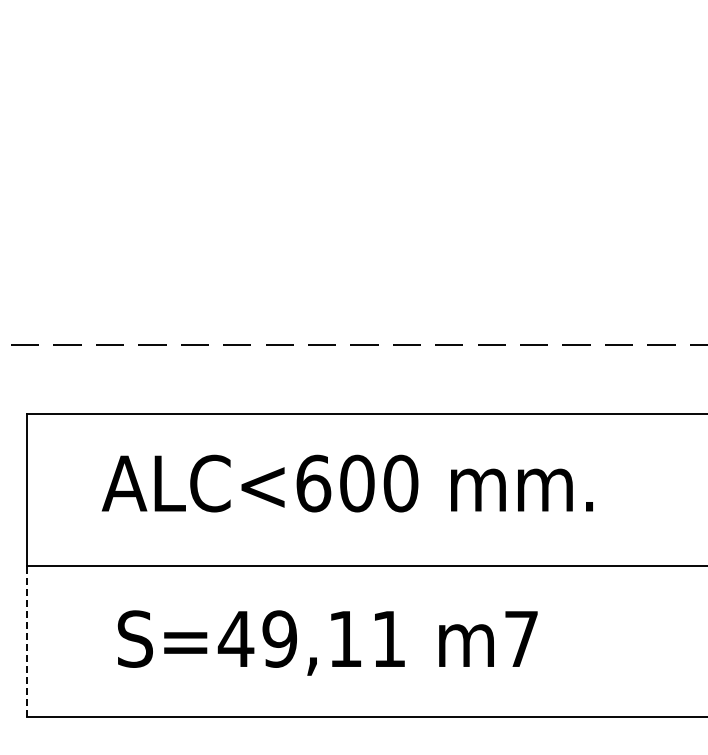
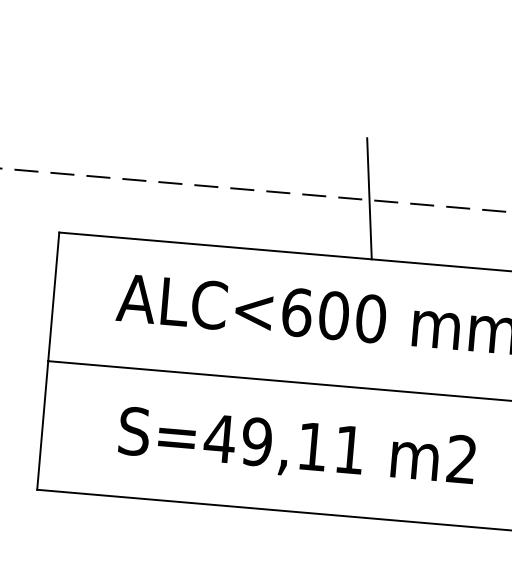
line: (386, 342) -> (369, 198), added
text: (520, 638) -> (461, 458), m7 -> m2
line: (27, 641) -> (42, 425), dashed -> solid

